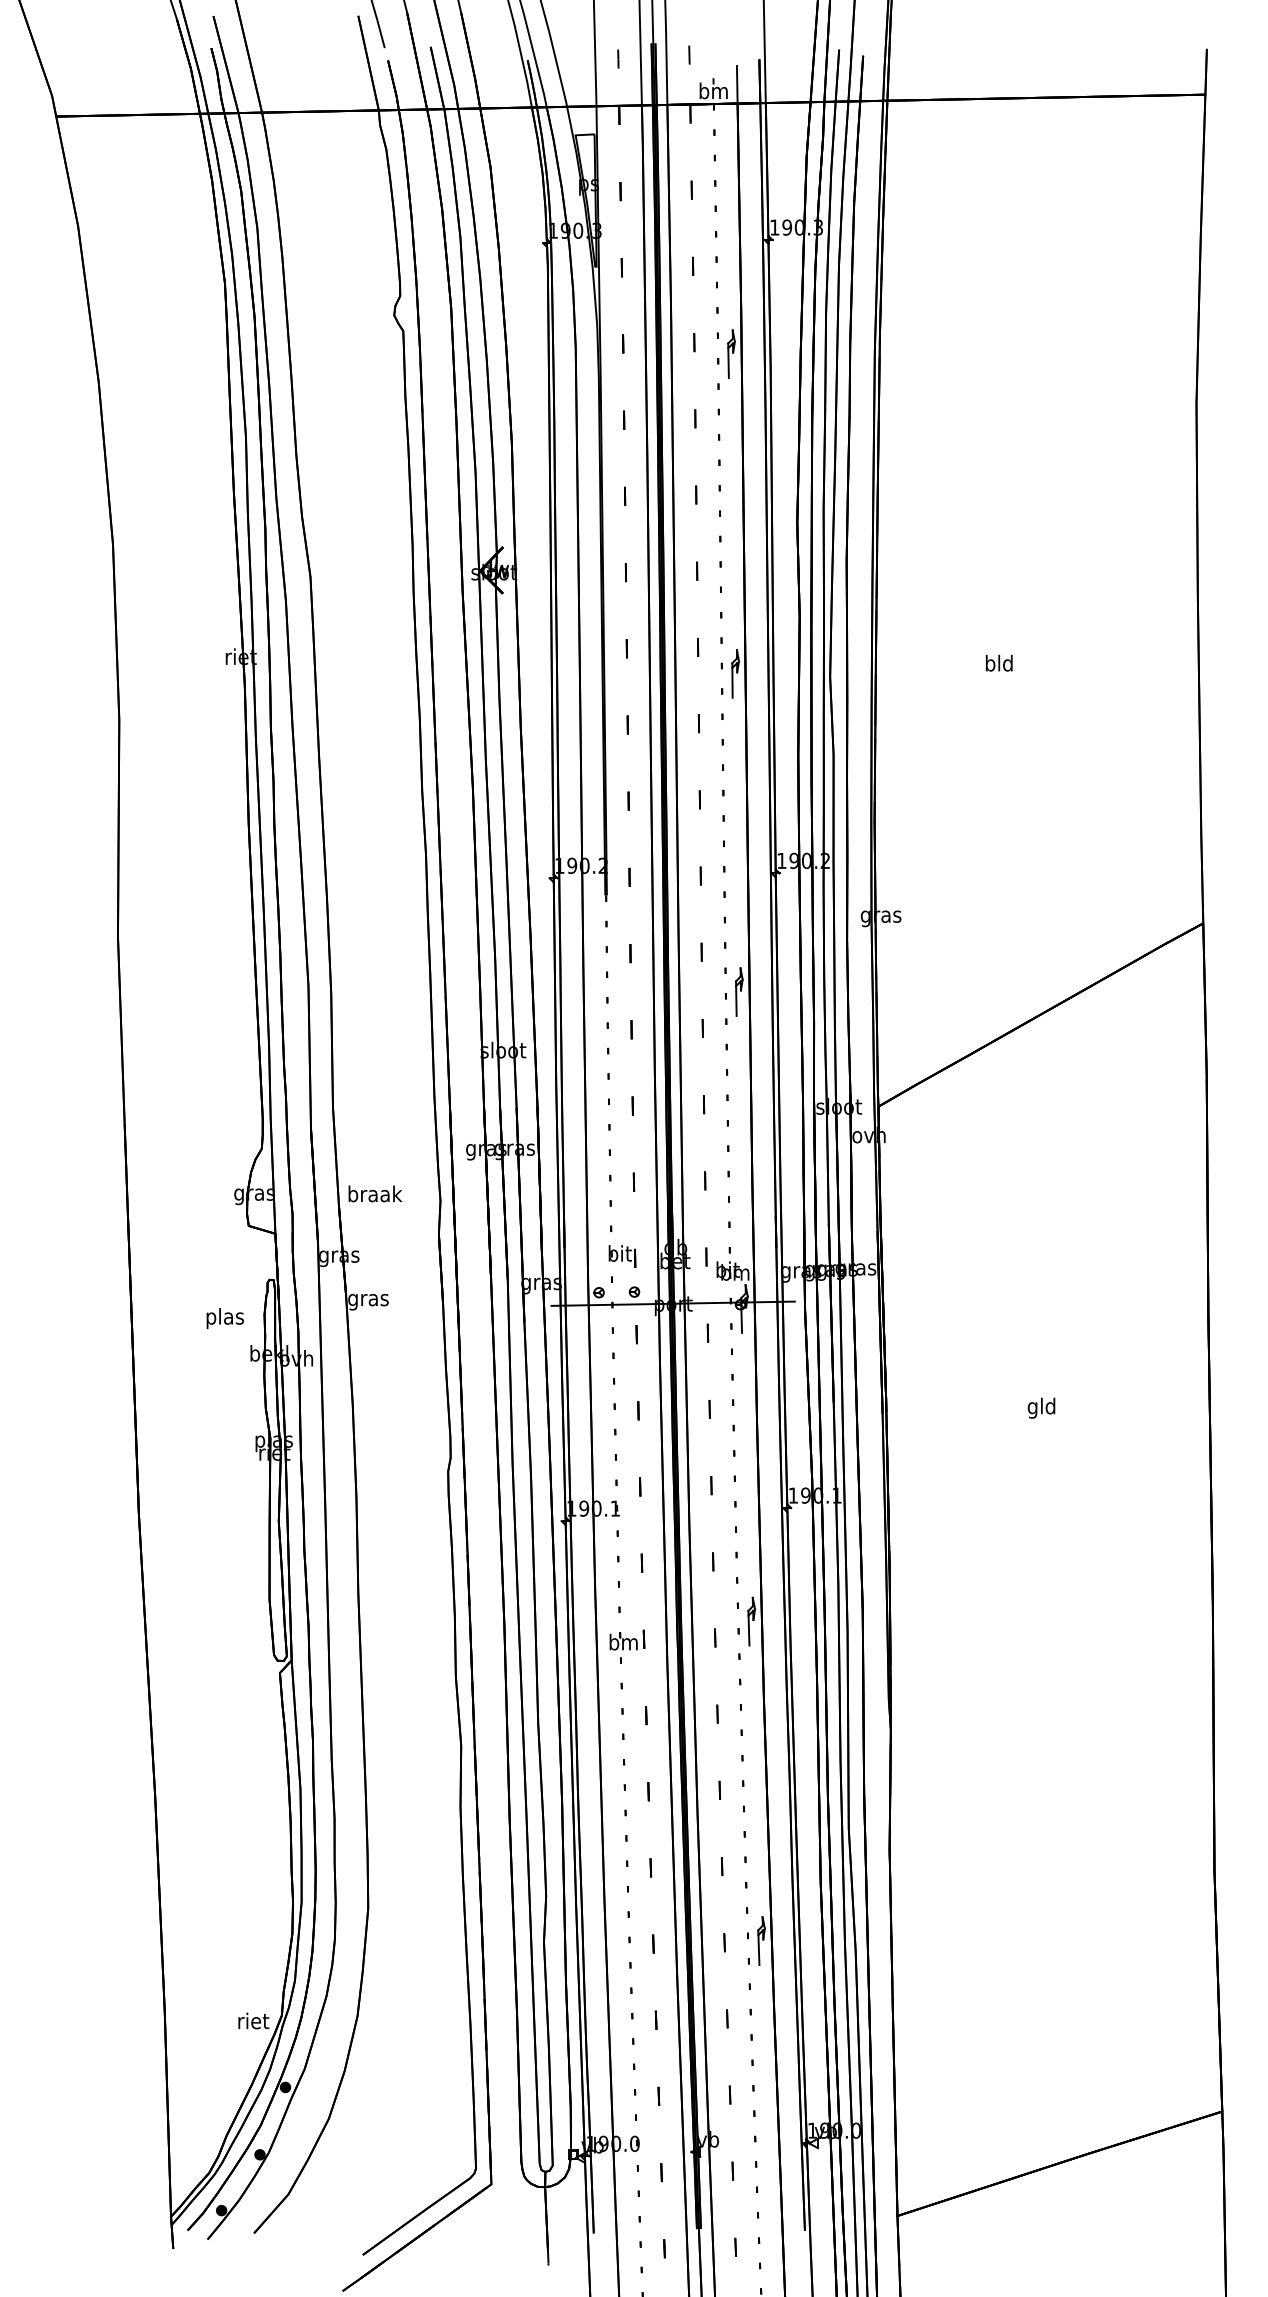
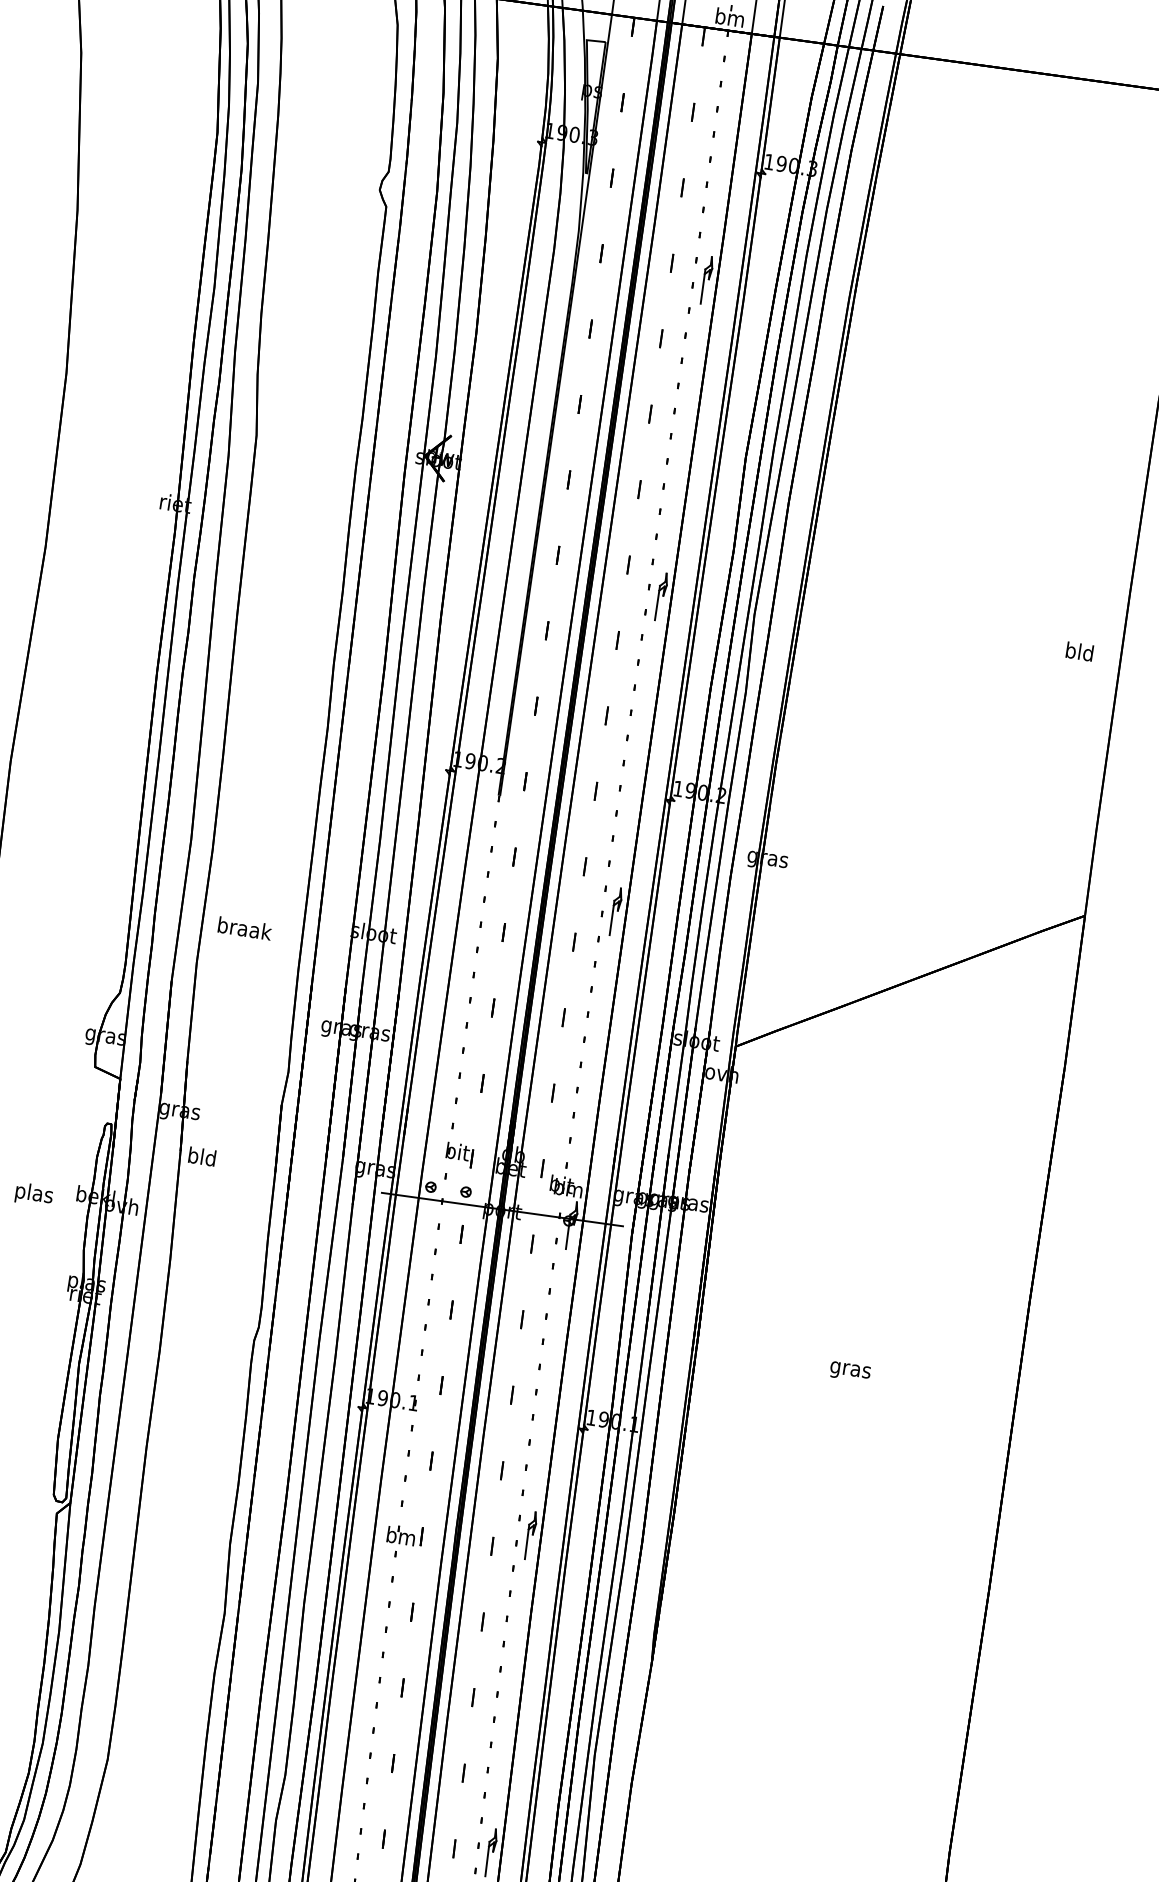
text: (998, 662) -> (1079, 650), moved
text: (375, 1193) -> (245, 928), moved
text: (368, 1299) -> (202, 1158), gras -> bld
text: (224, 1318) -> (33, 1194), moved
text: (1041, 1407) -> (850, 1369), gld -> gras

